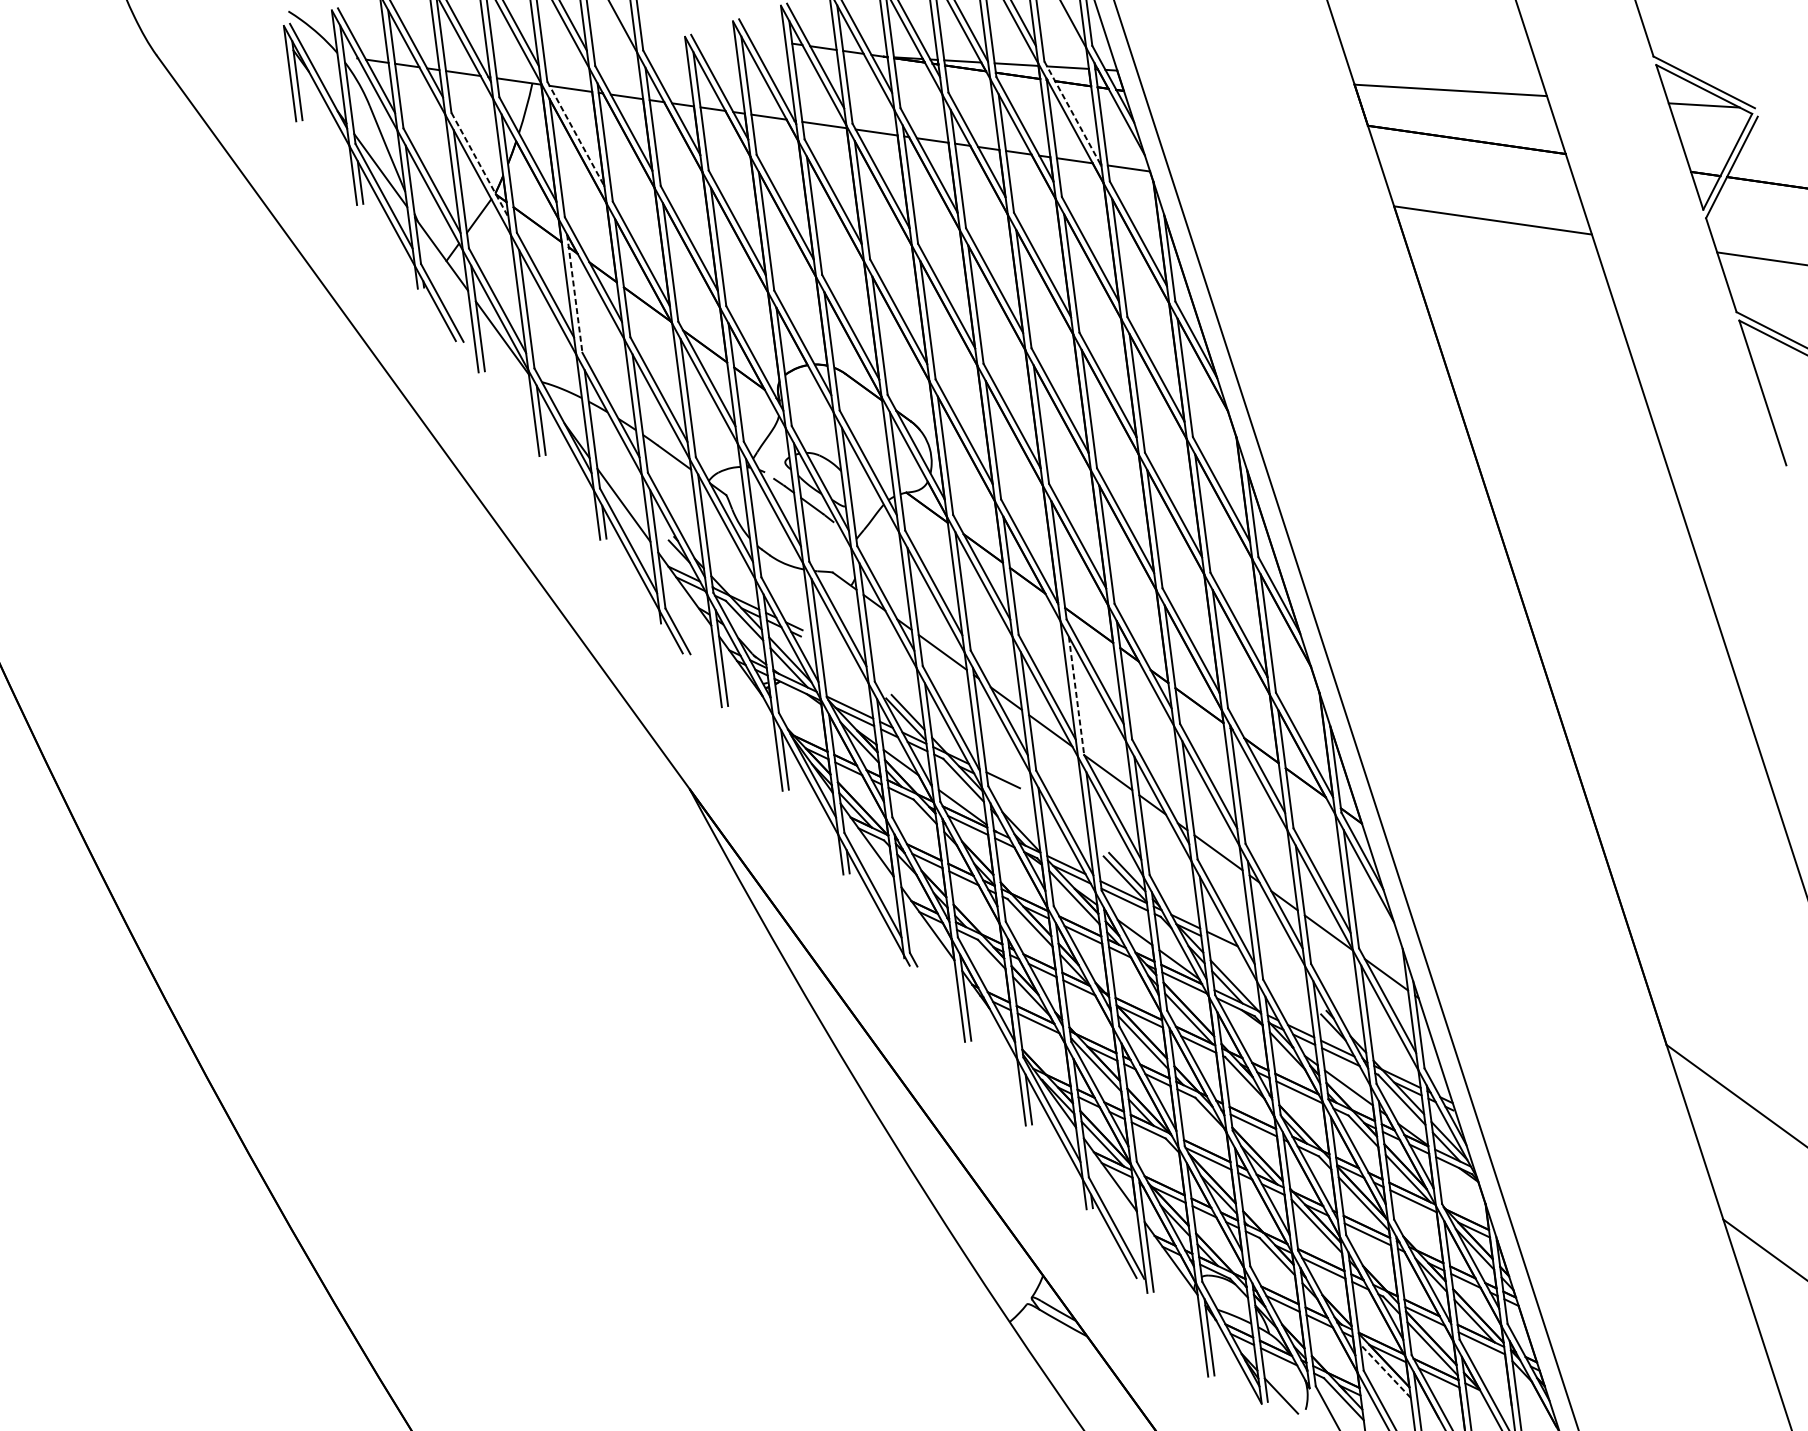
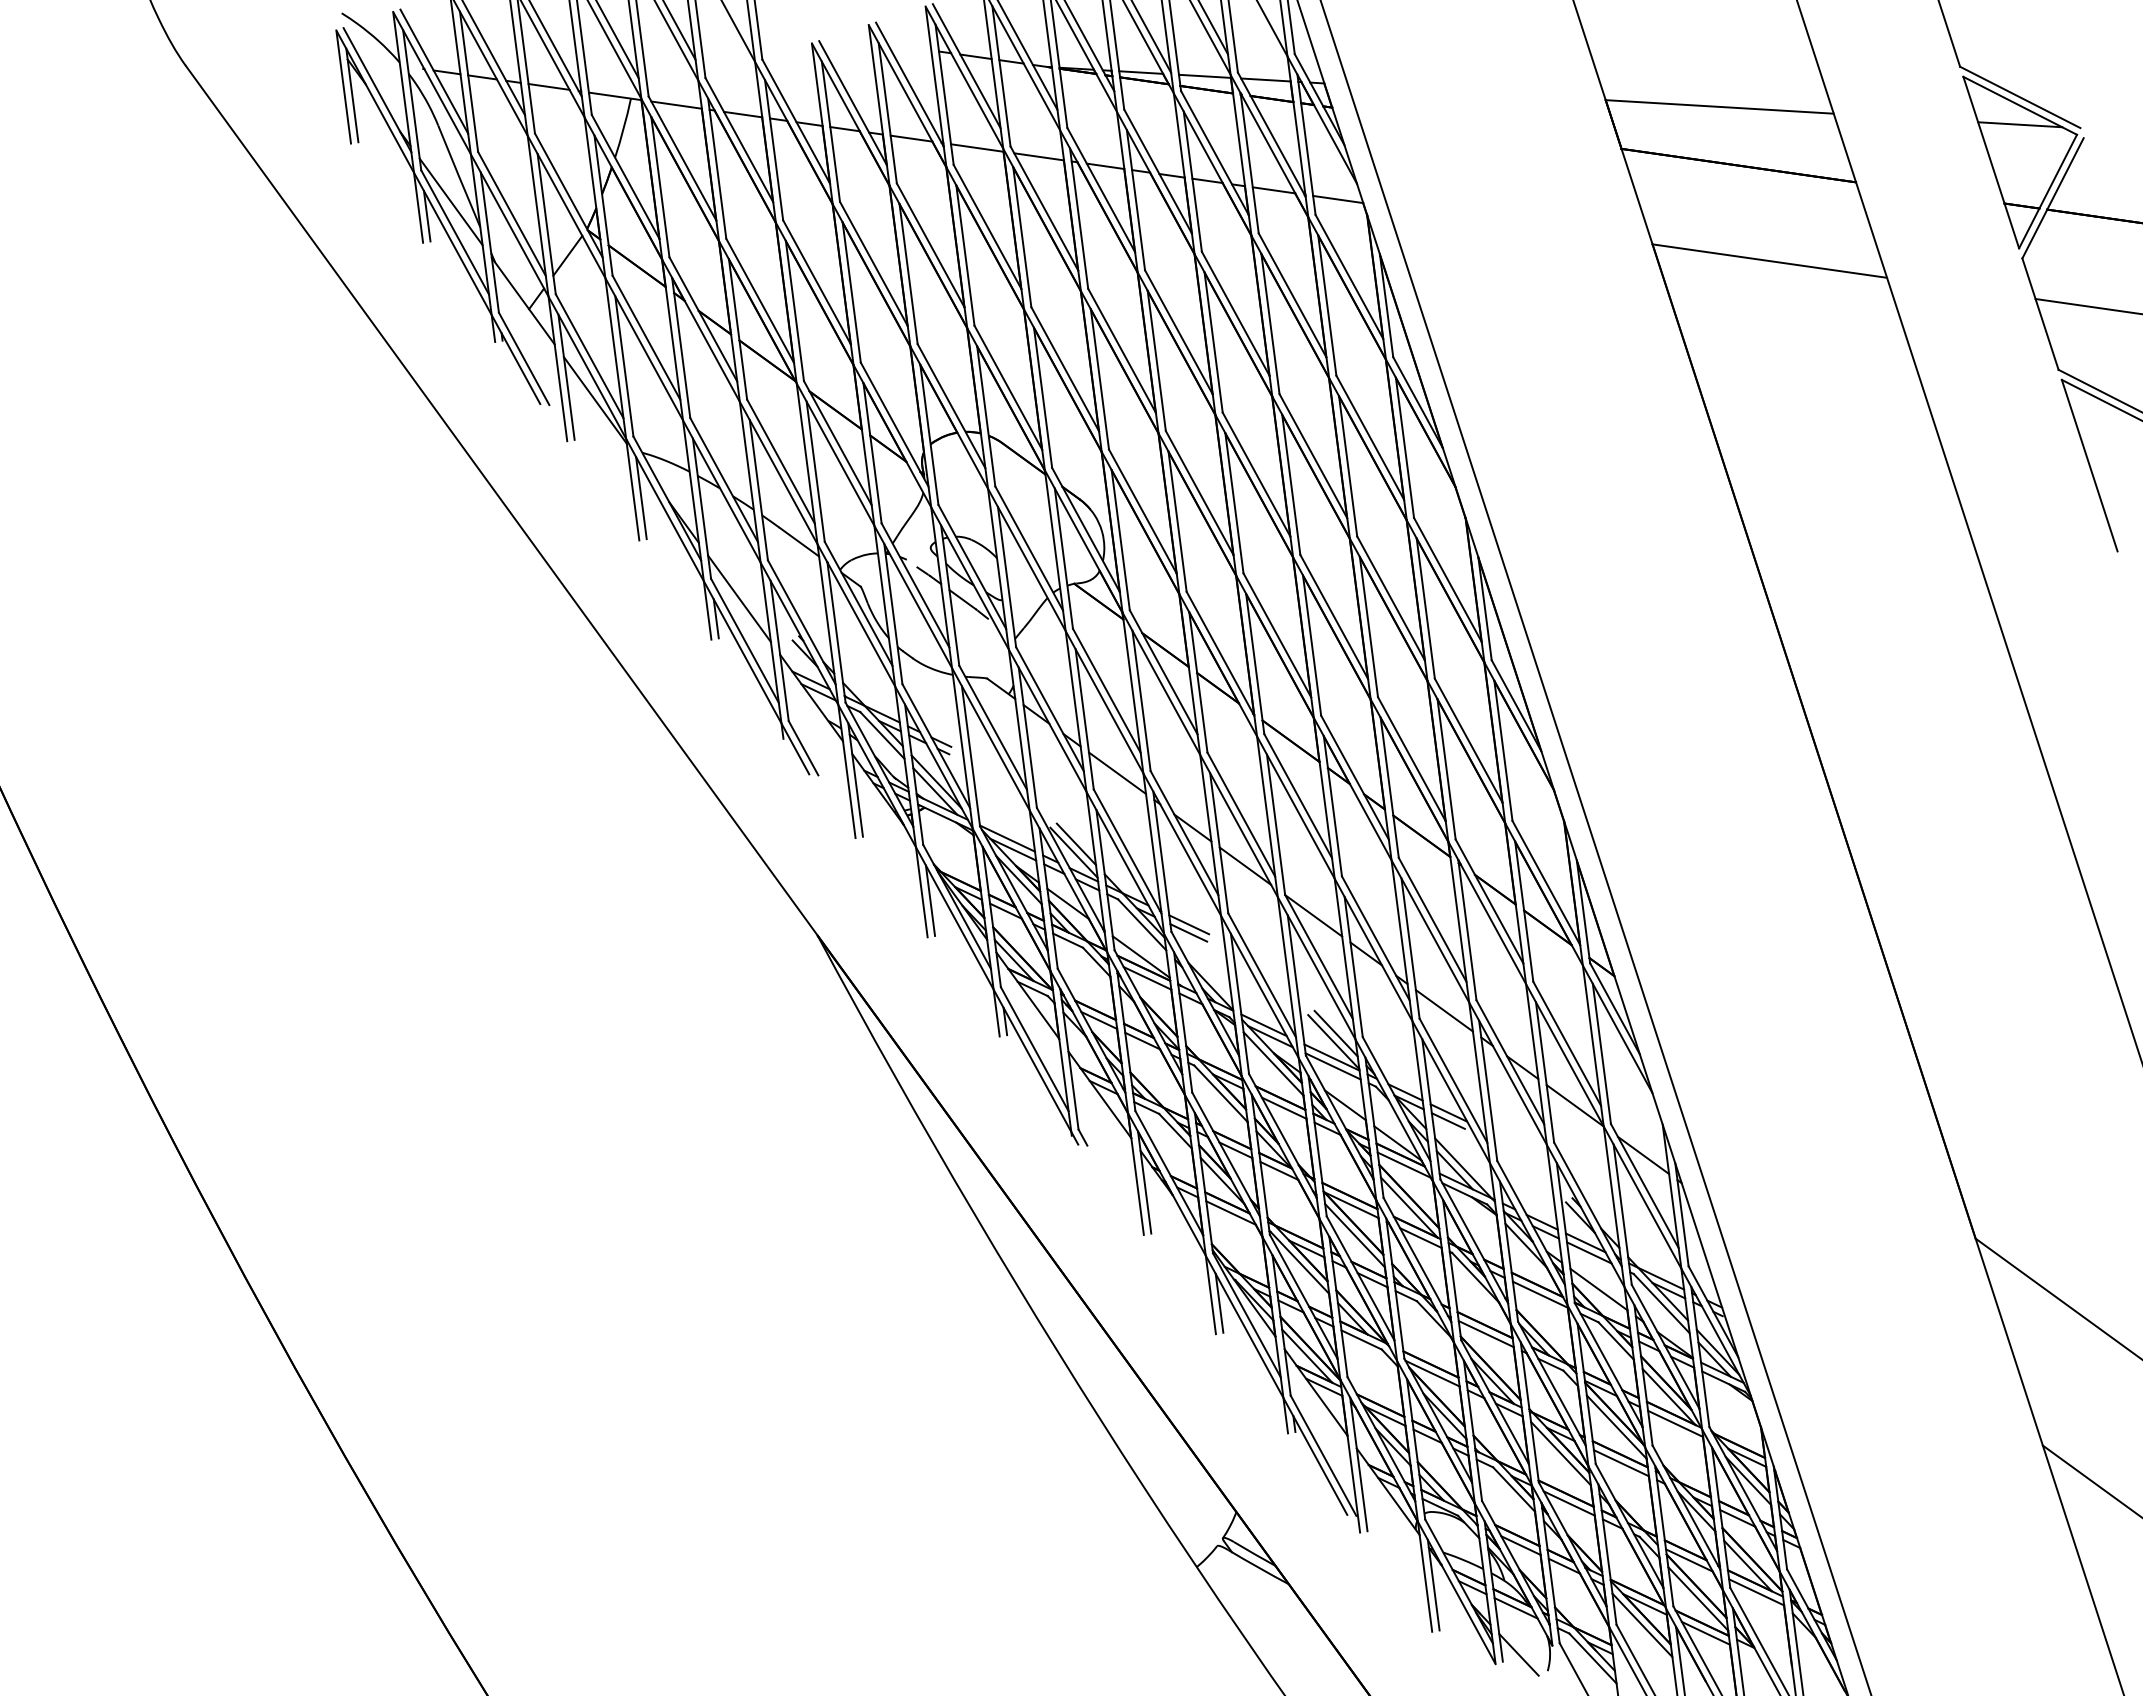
line: (1072, 113) -> (1271, 134), dashed -> solid
line: (575, 133) -> (682, 158), dashed -> solid
line: (479, 165) -> (568, 195), dashed -> solid
line: (575, 293) -> (681, 347), dashed -> solid
line: (1076, 695) -> (1276, 824), dashed -> solid
line: (1002, 786) -> (1188, 932), added
line: (1221, 945) -> (1447, 1120), added
line: (1385, 1371) -> (1642, 1625), dashed -> solid

